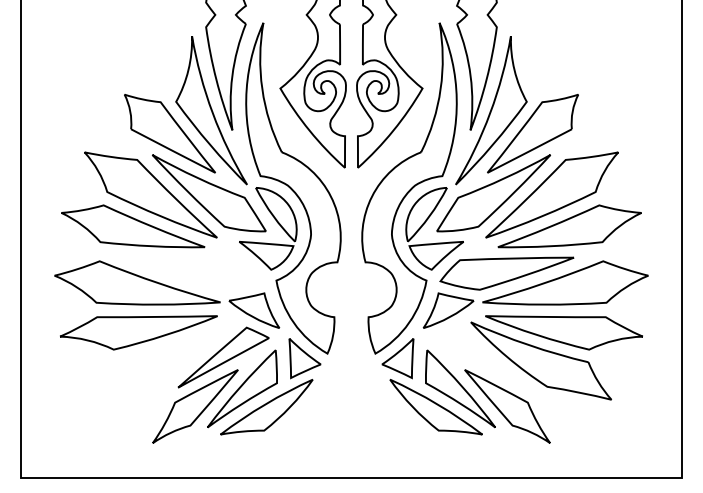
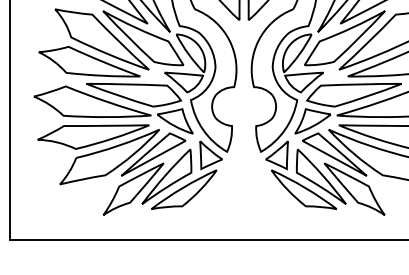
part: (195, 273) -> (133, 95), added
part: (479, 357) -> (334, 154), added
part: (161, 360) -> (109, 156), added

